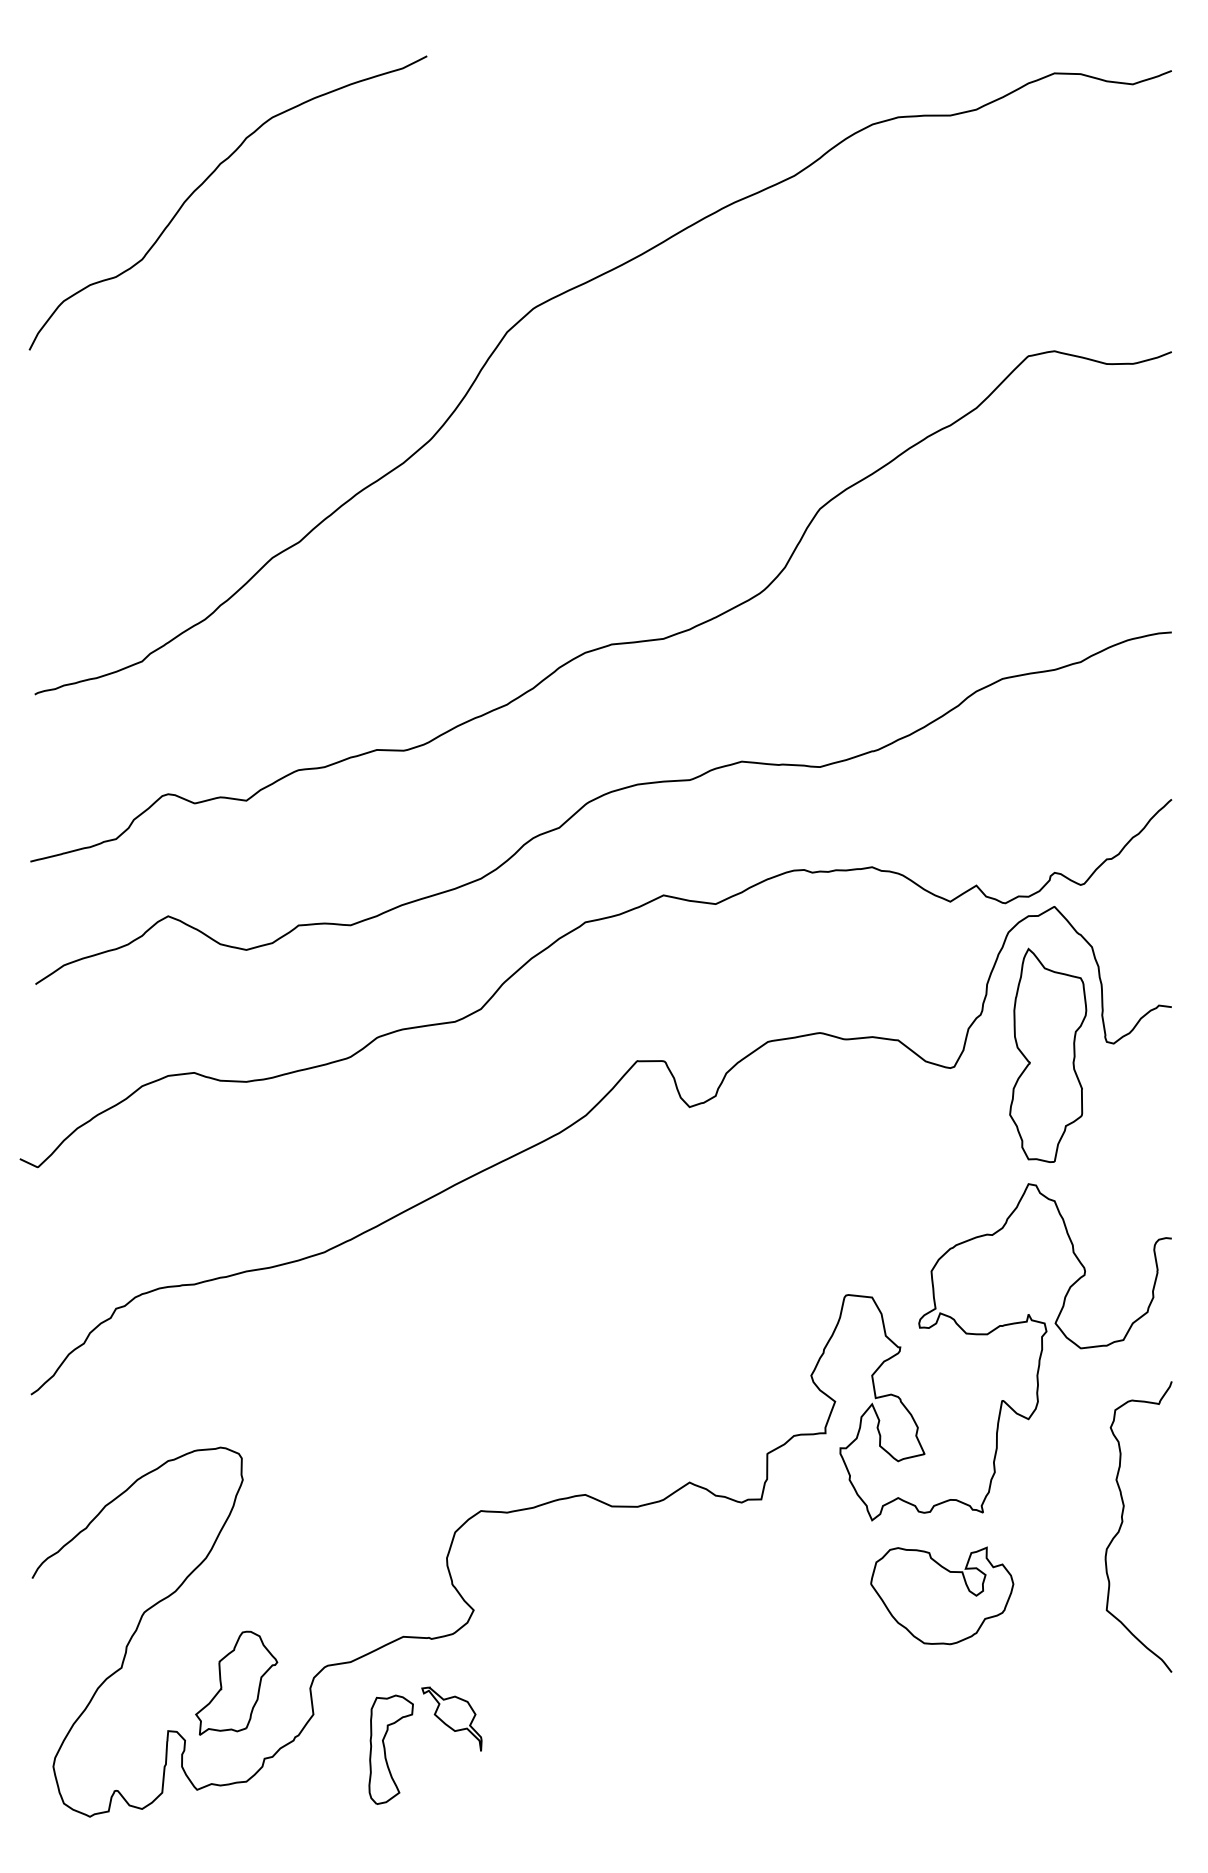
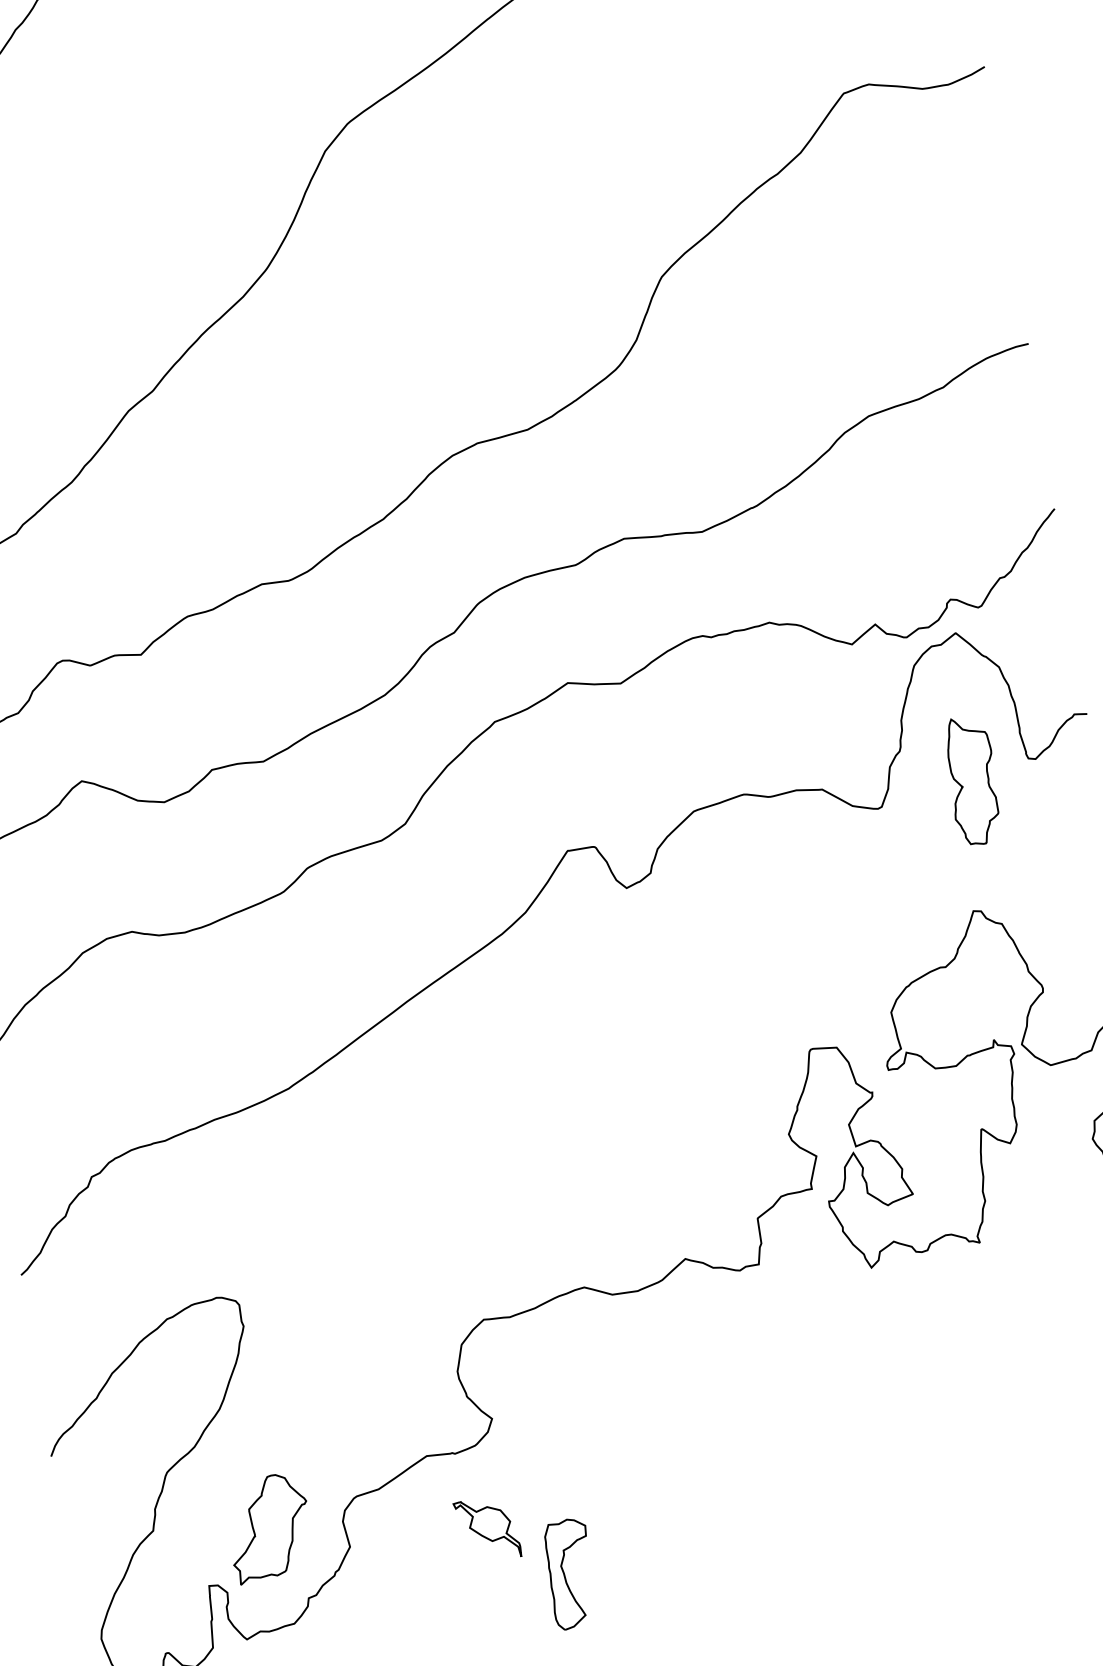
part: (1048, 1054) -> (972, 780), size x0.6
part: (942, 1595) -> (952, 1330), removed
part: (390, 1749) -> (570, 1573), moved

